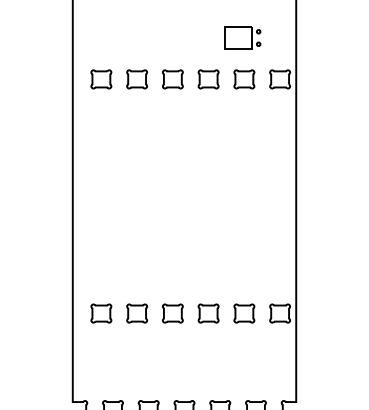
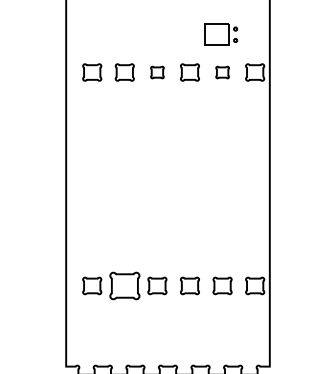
part: (172, 79) -> (157, 72), size x0.7
part: (244, 79) -> (222, 72), size x0.7
part: (136, 313) -> (124, 285), size x1.6

